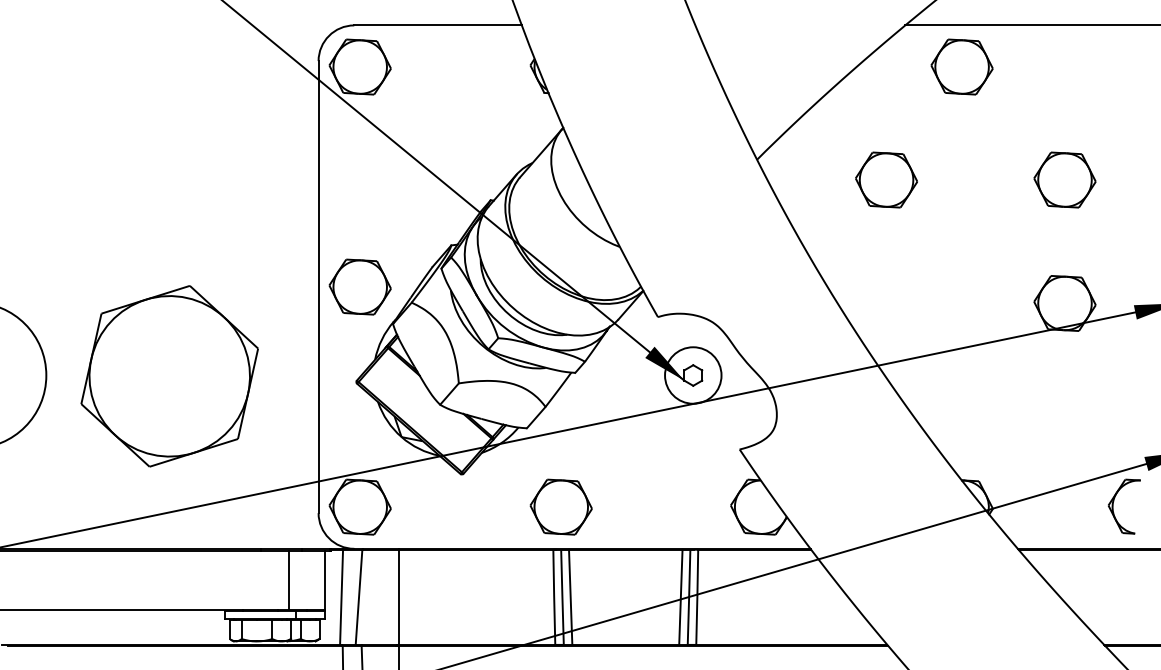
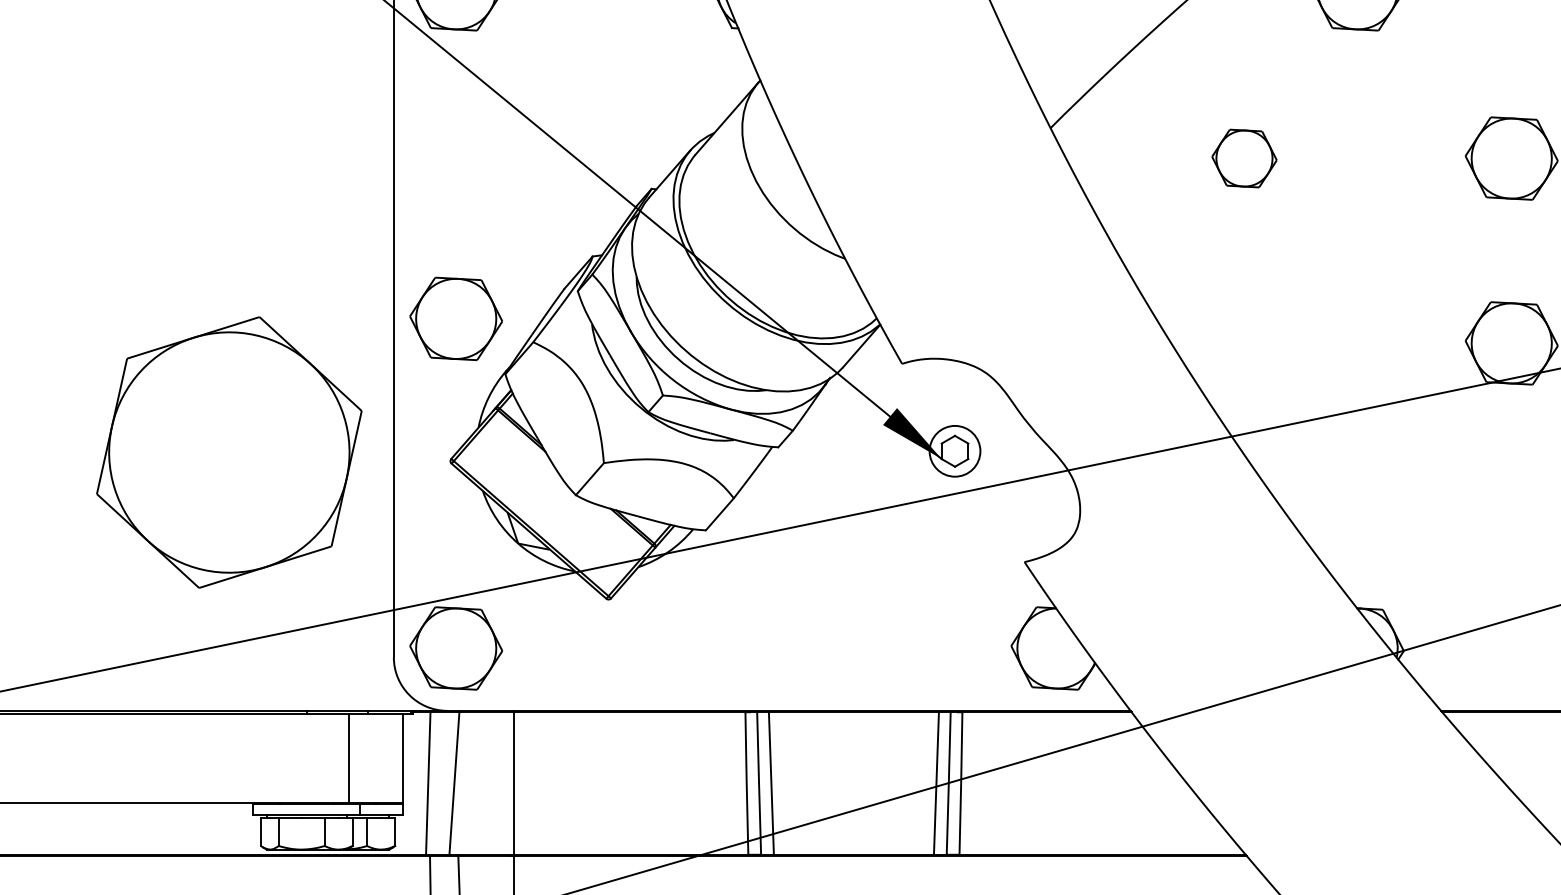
part: (886, 179) -> (1244, 157), size x0.7
circle: (693, 375) -> (955, 451), size x0.6
part: (169, 376) -> (228, 452), moved
part: (560, 506) -> (756, 647), removed

